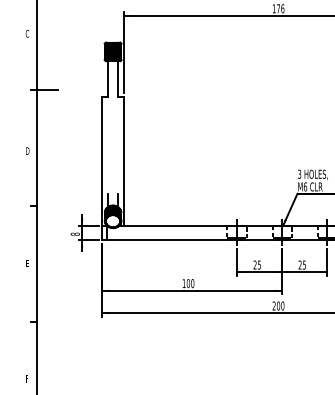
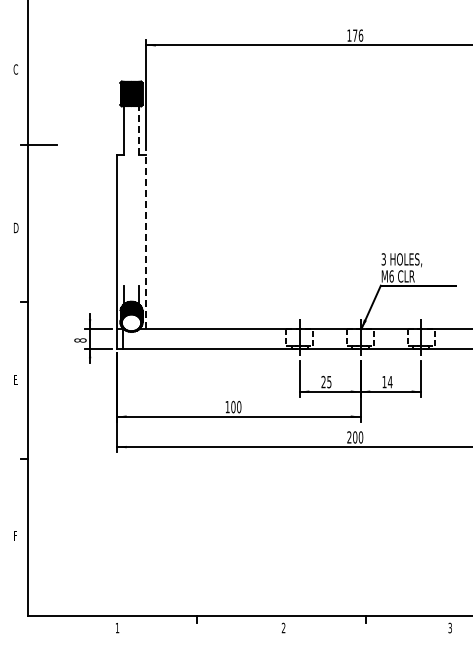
line: (118, 78) -> (138, 130), solid -> dashed
line: (124, 161) -> (146, 241), solid -> dashed
text: (302, 264) -> (387, 381), 25 -> 14

